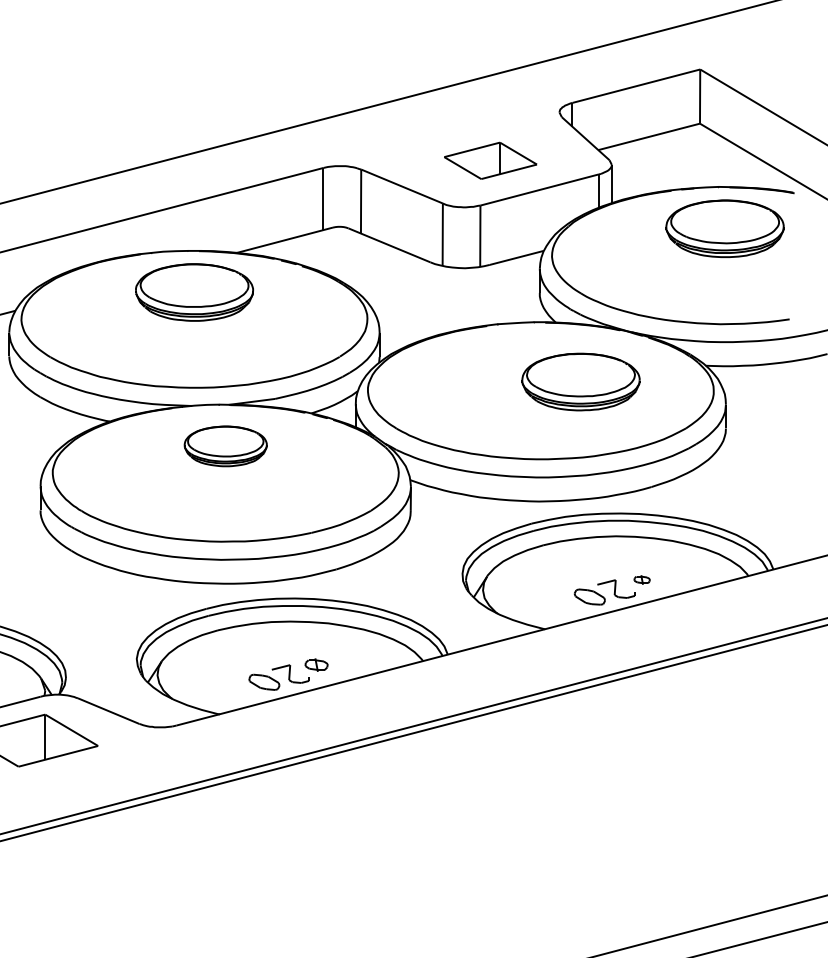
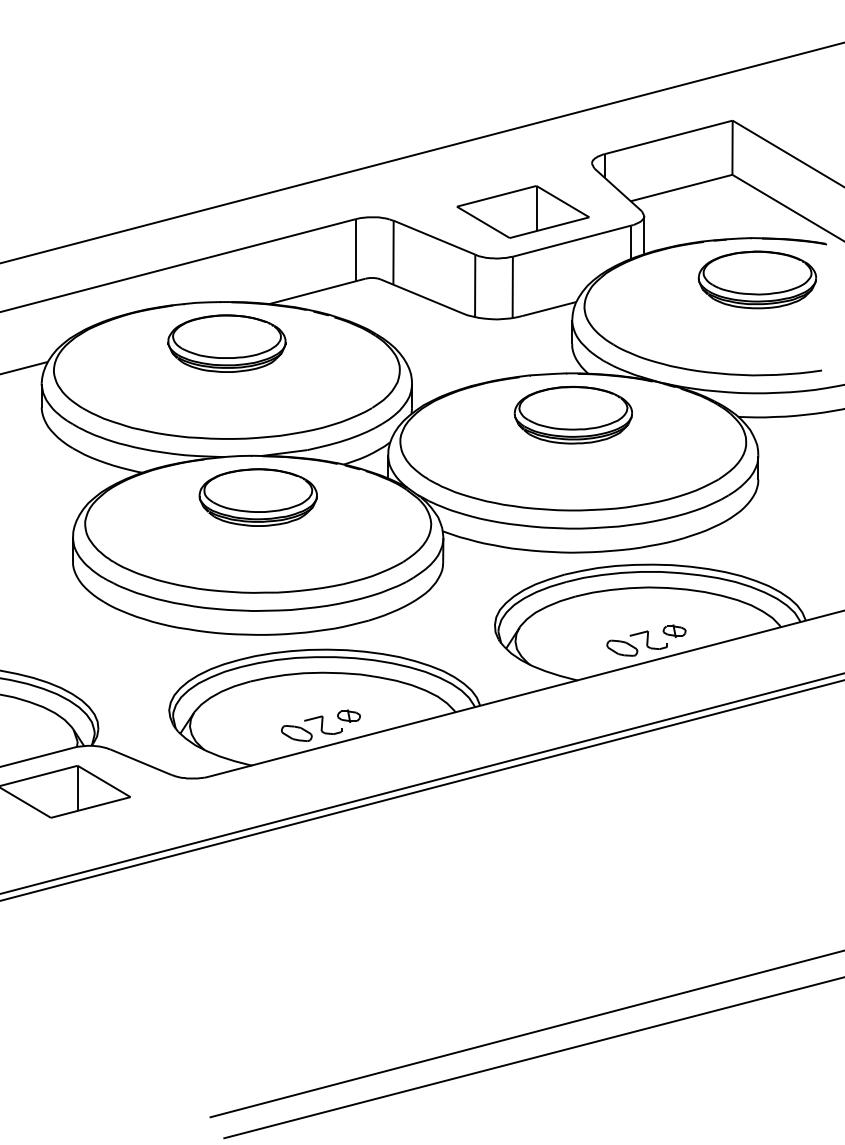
part: (490, 160) -> (522, 211), size x1.43
part: (580, 382) -> (572, 415), moved
part: (225, 446) -> (257, 497), size x1.43
part: (642, 579) -> (674, 630), size x1.43

